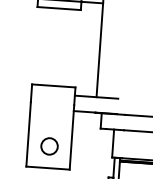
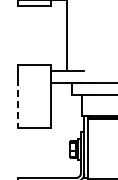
line: (28, 134) -> (17, 103), solid -> dashed
circle: (50, 146) -> (34, 111), removed

